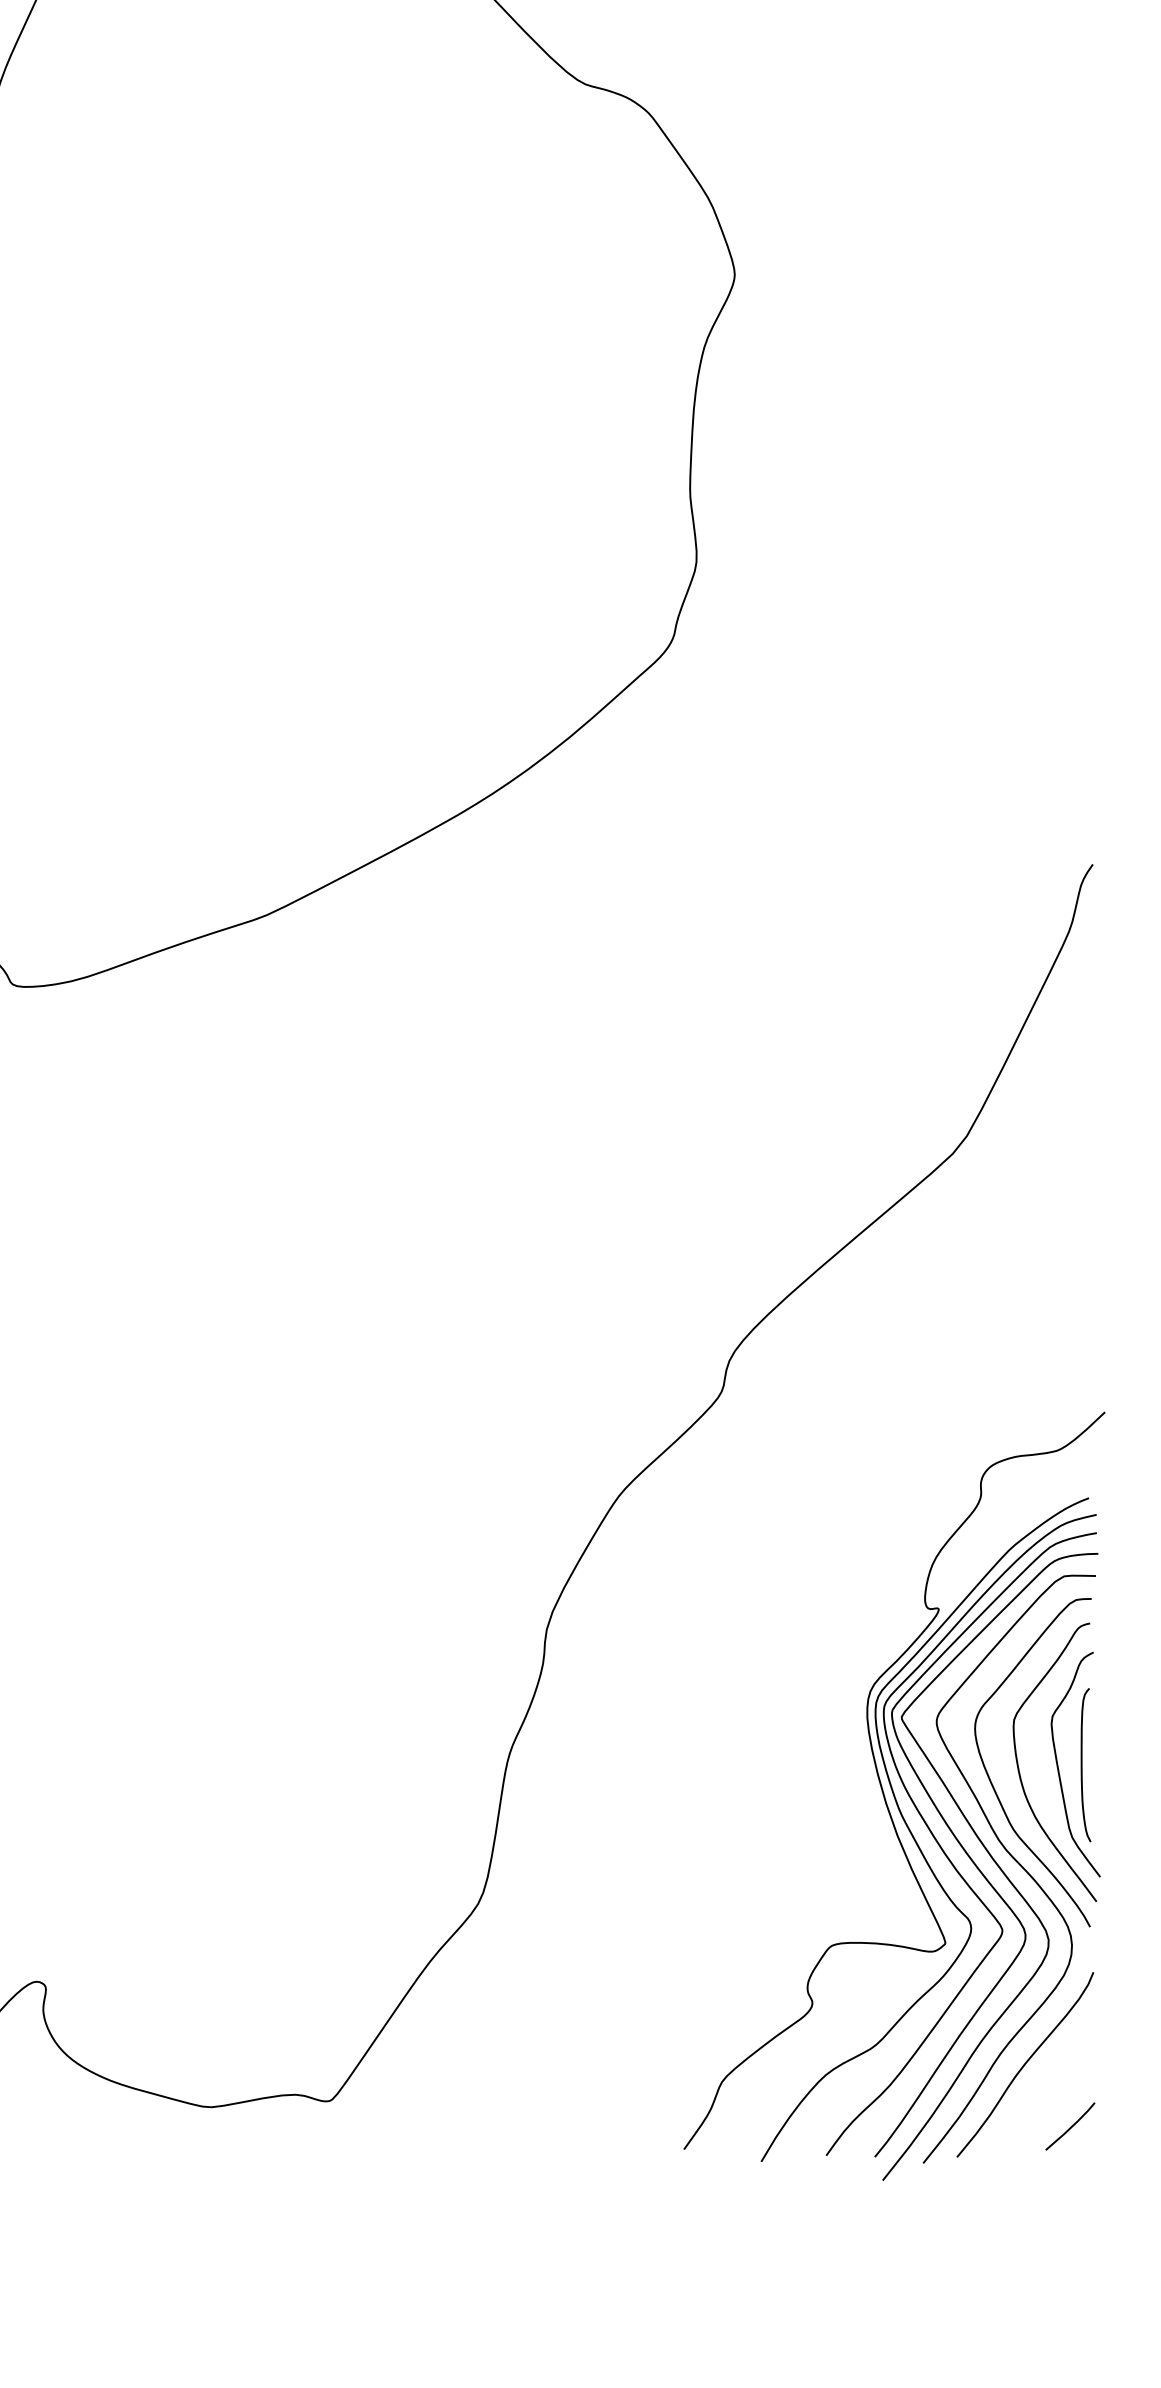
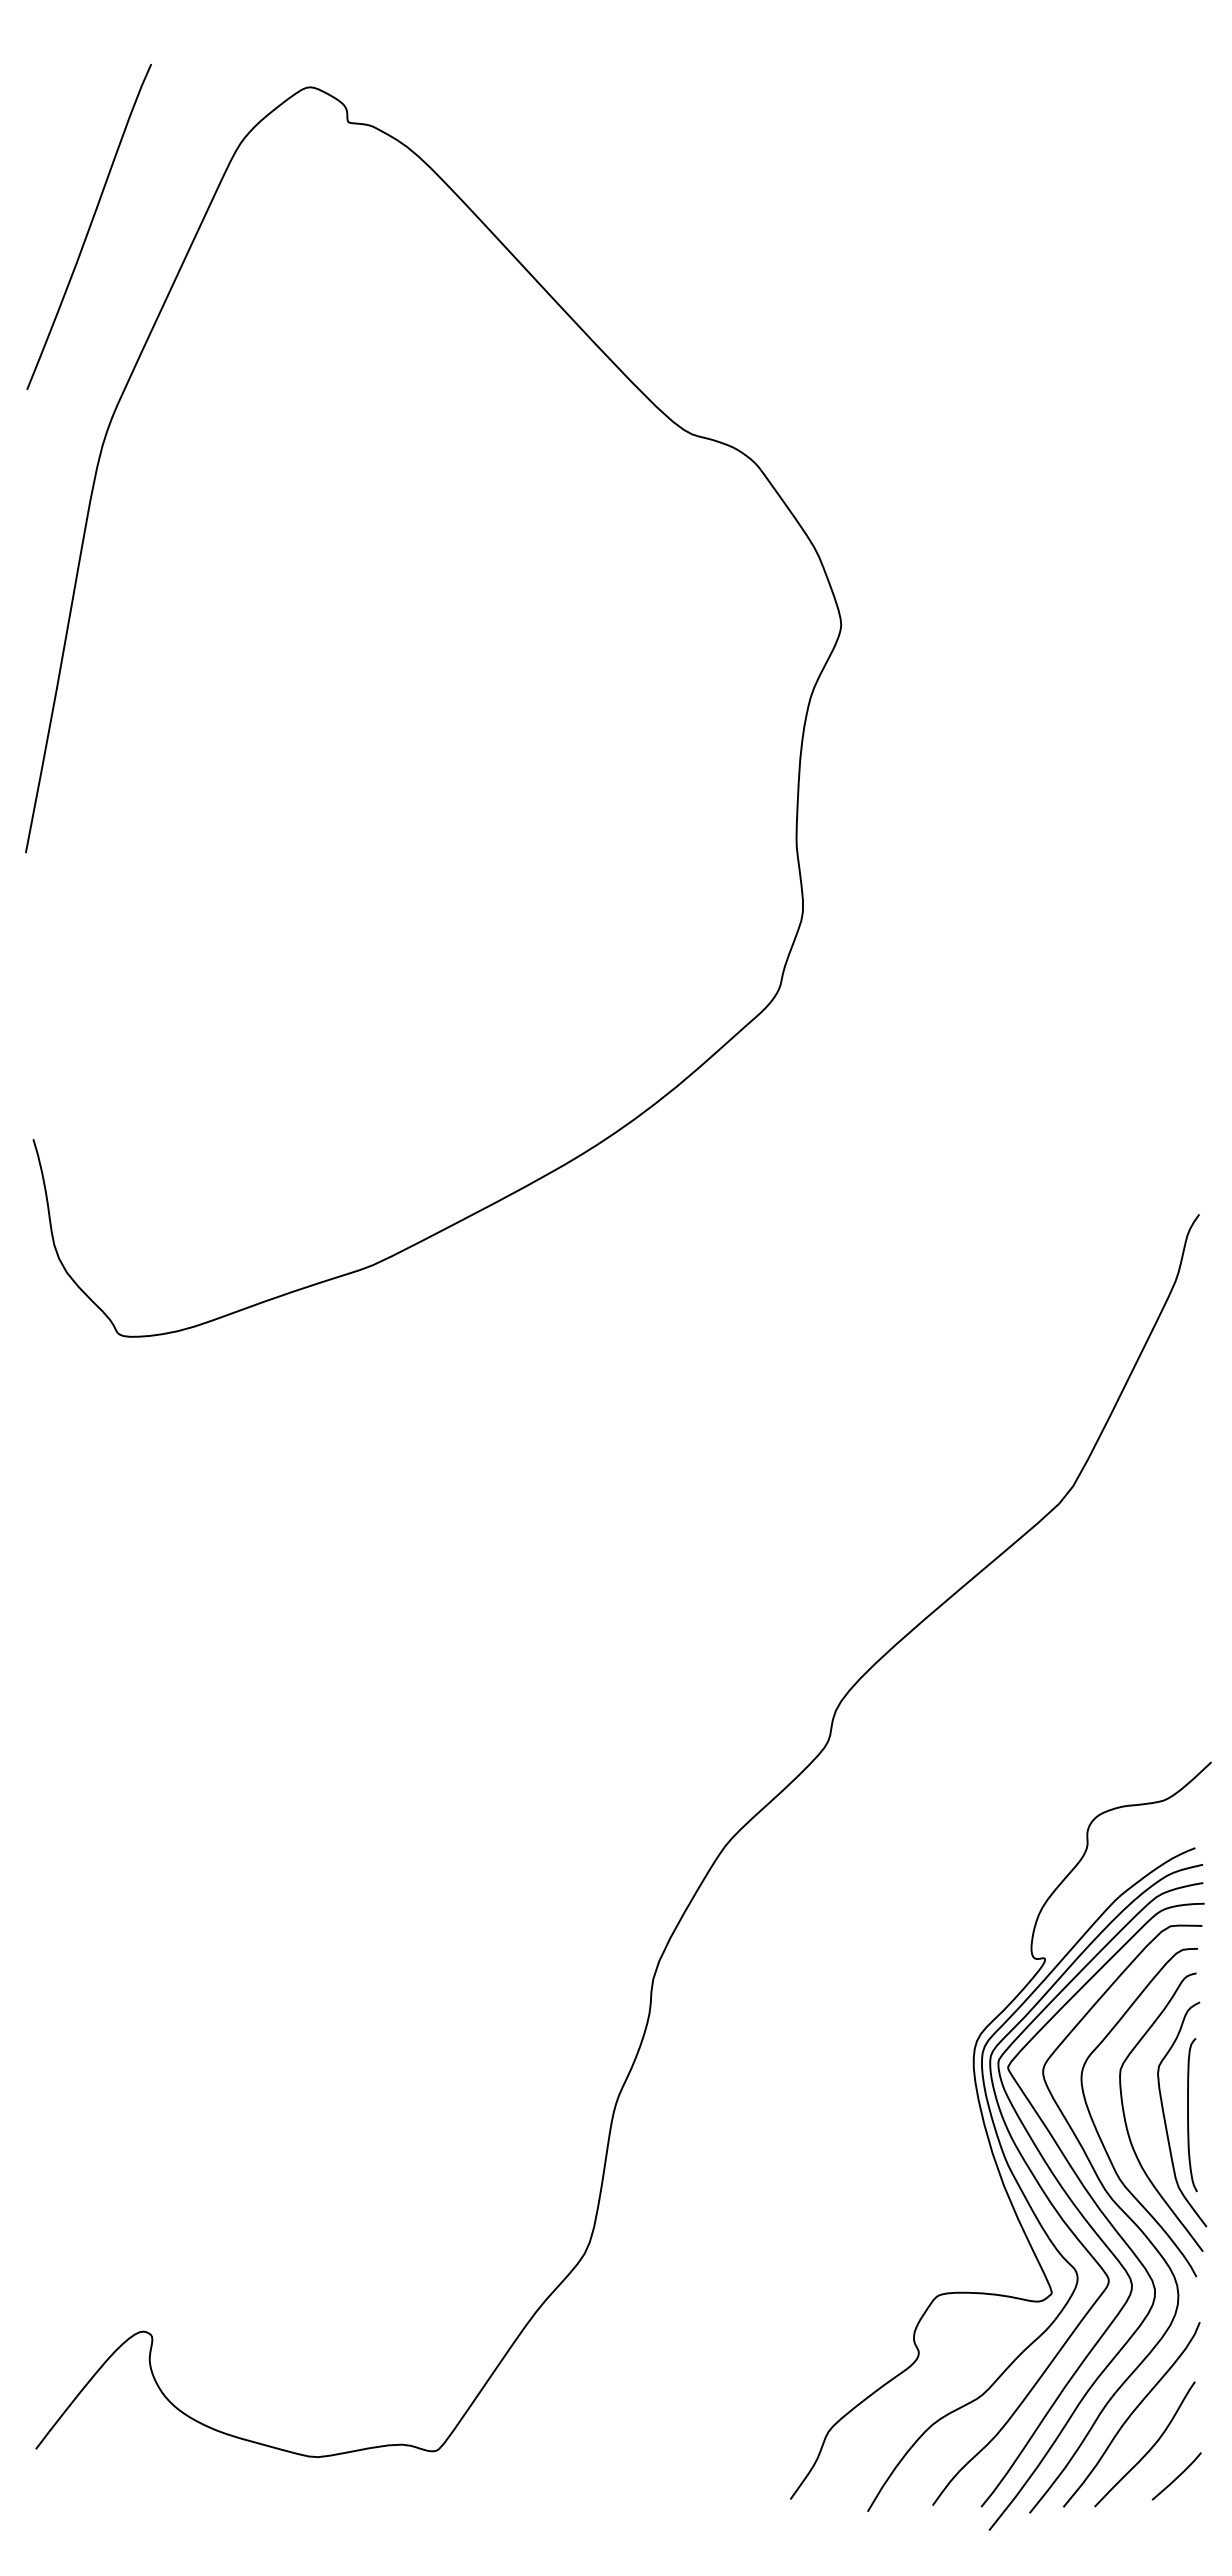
curve: (1044, 2097) -> (1150, 2447), added

